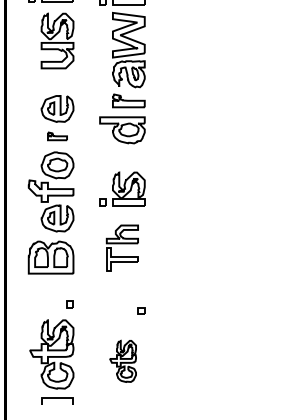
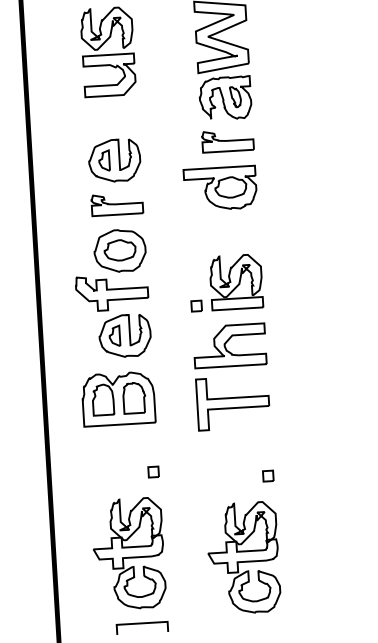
part: (57, 136) -> (117, 204), size x1.67
part: (122, 247) -> (231, 376), size x1.43
part: (122, 361) -> (242, 558), size x1.67

